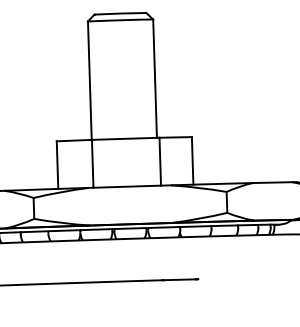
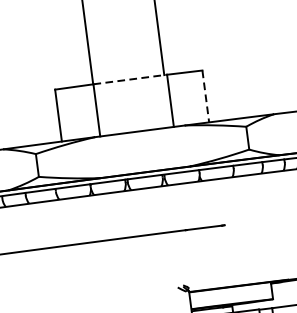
line: (125, 138) -> (129, 79), solid -> dashed
line: (192, 160) -> (205, 96), solid -> dashed

